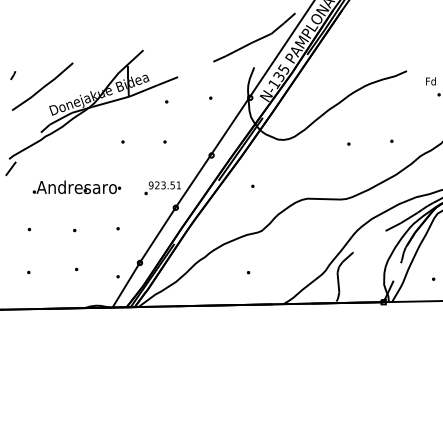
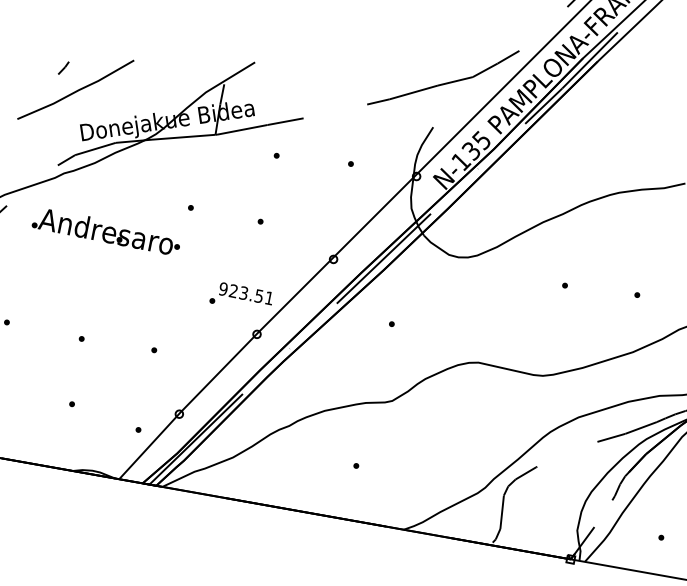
line: (13, 75) -> (64, 68), moved
text: (76, 187) -> (106, 231), moved

